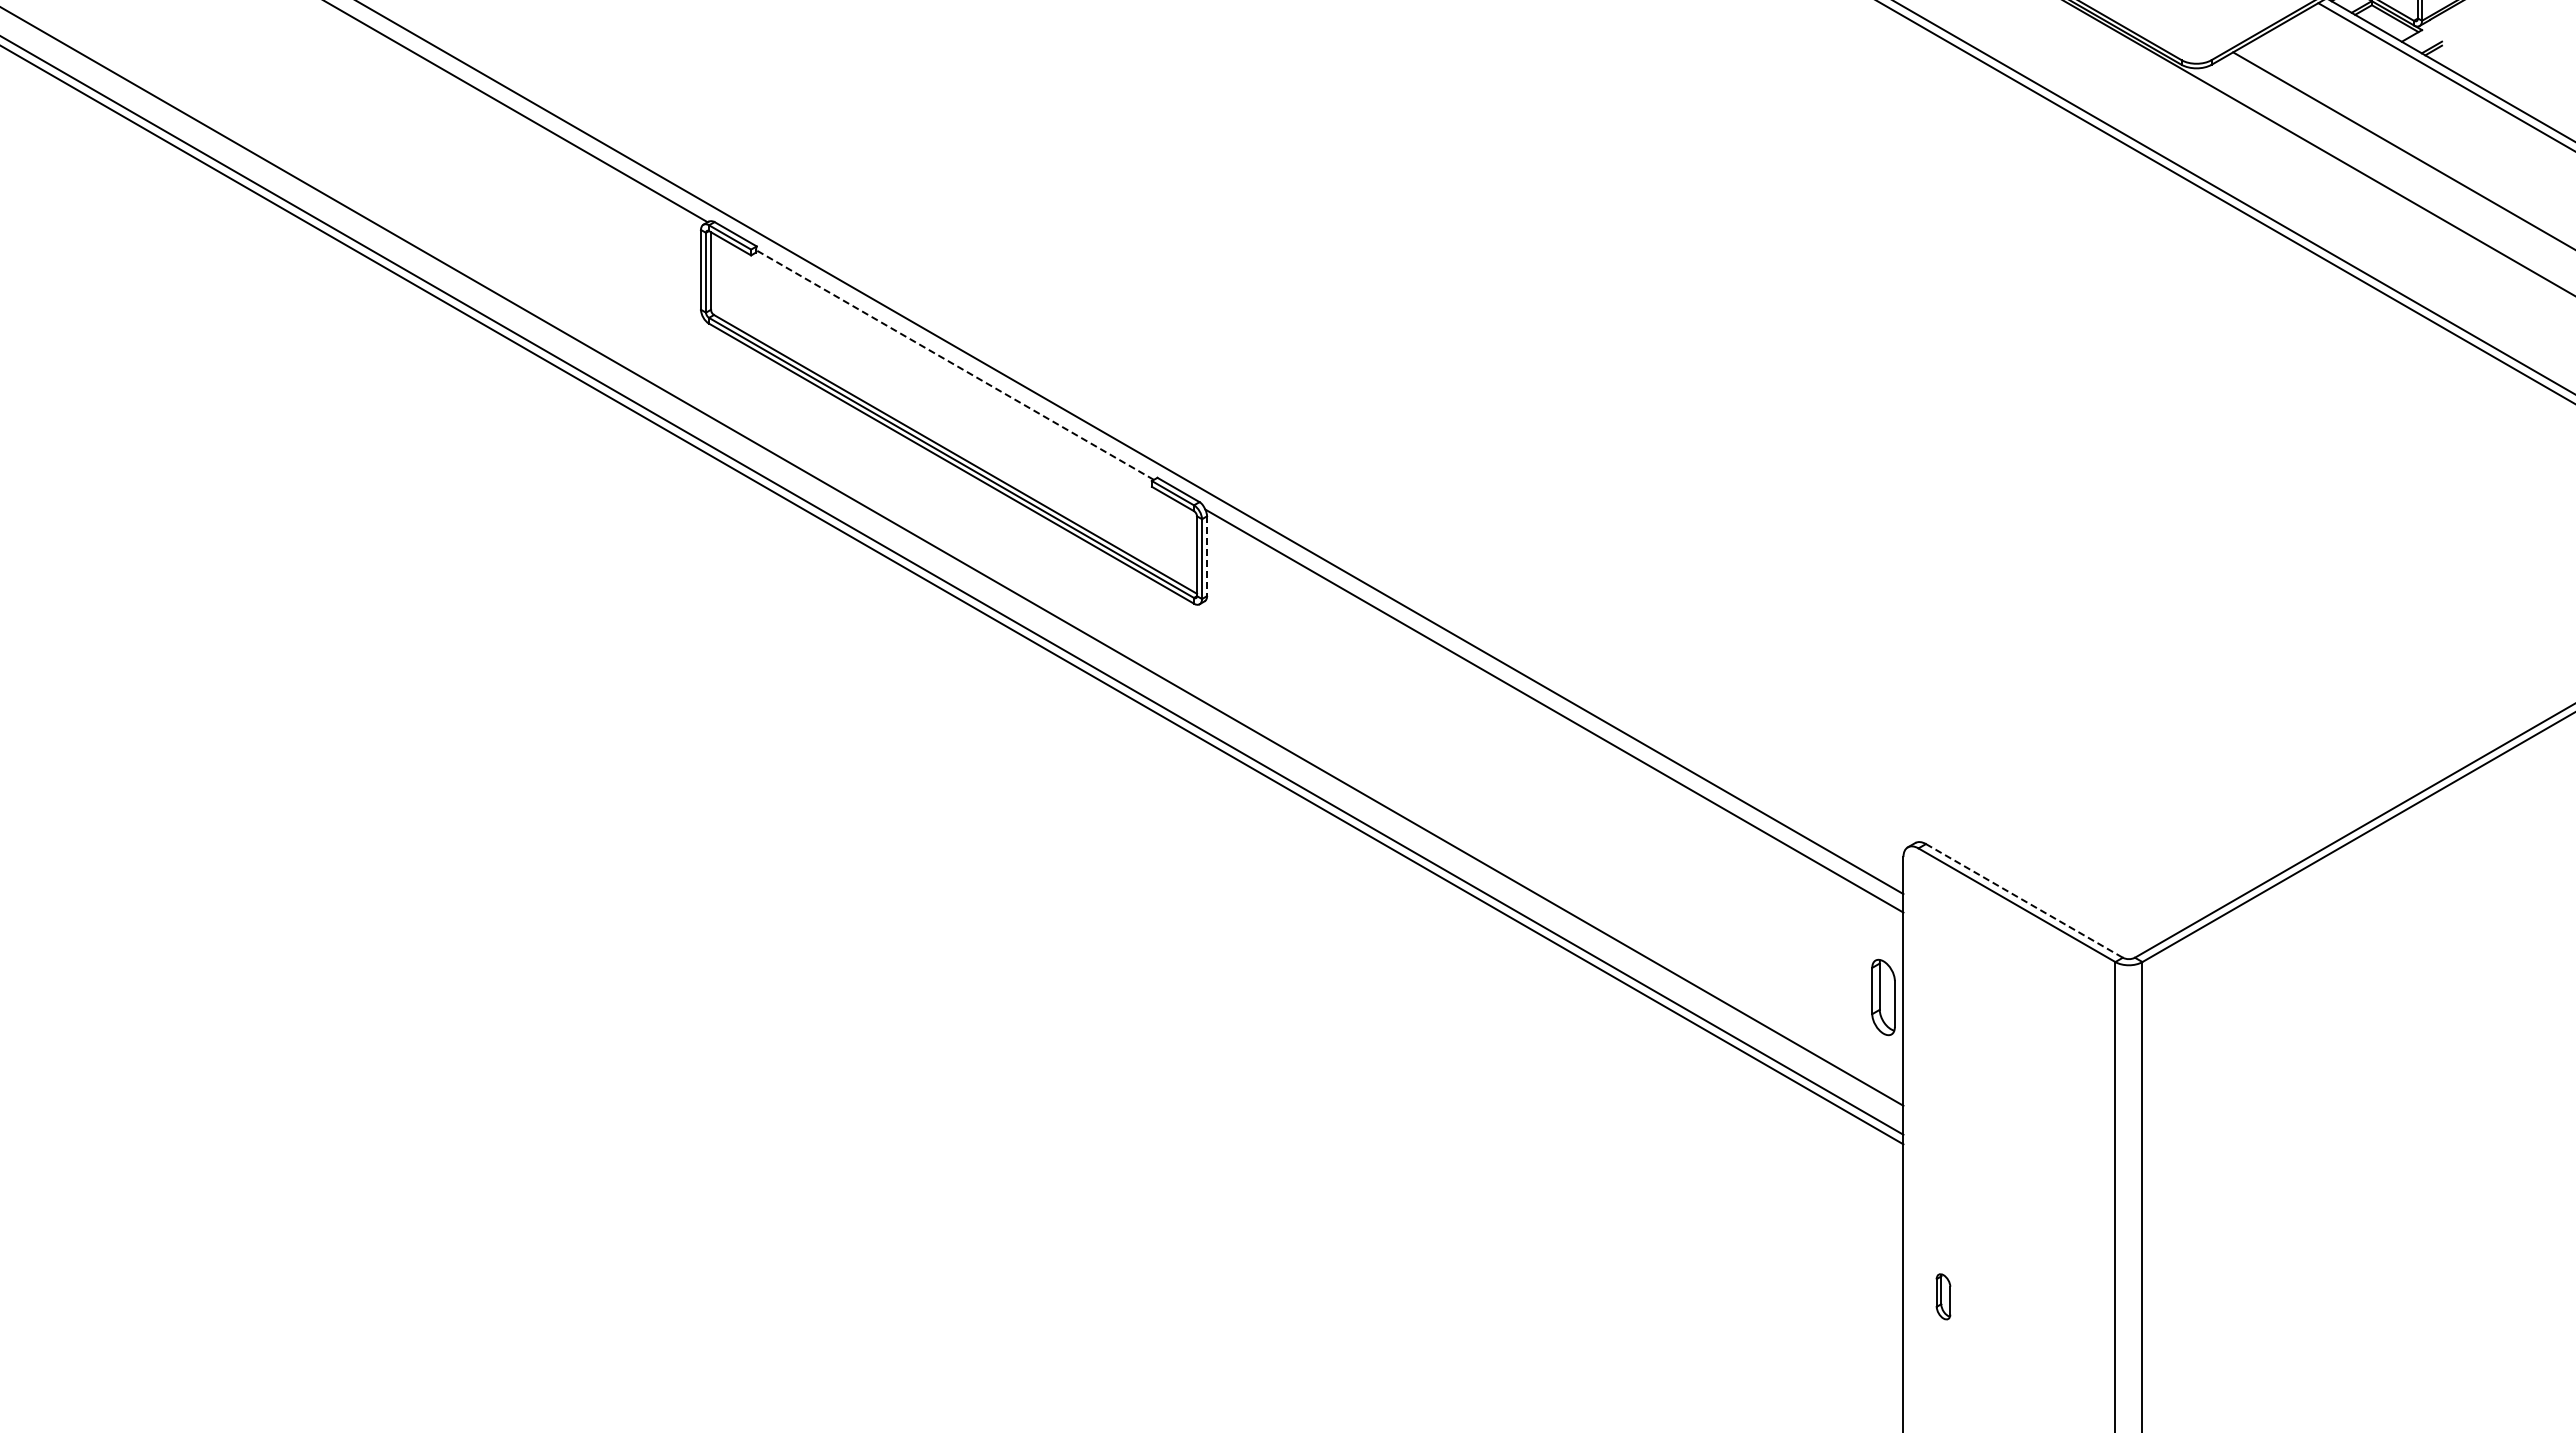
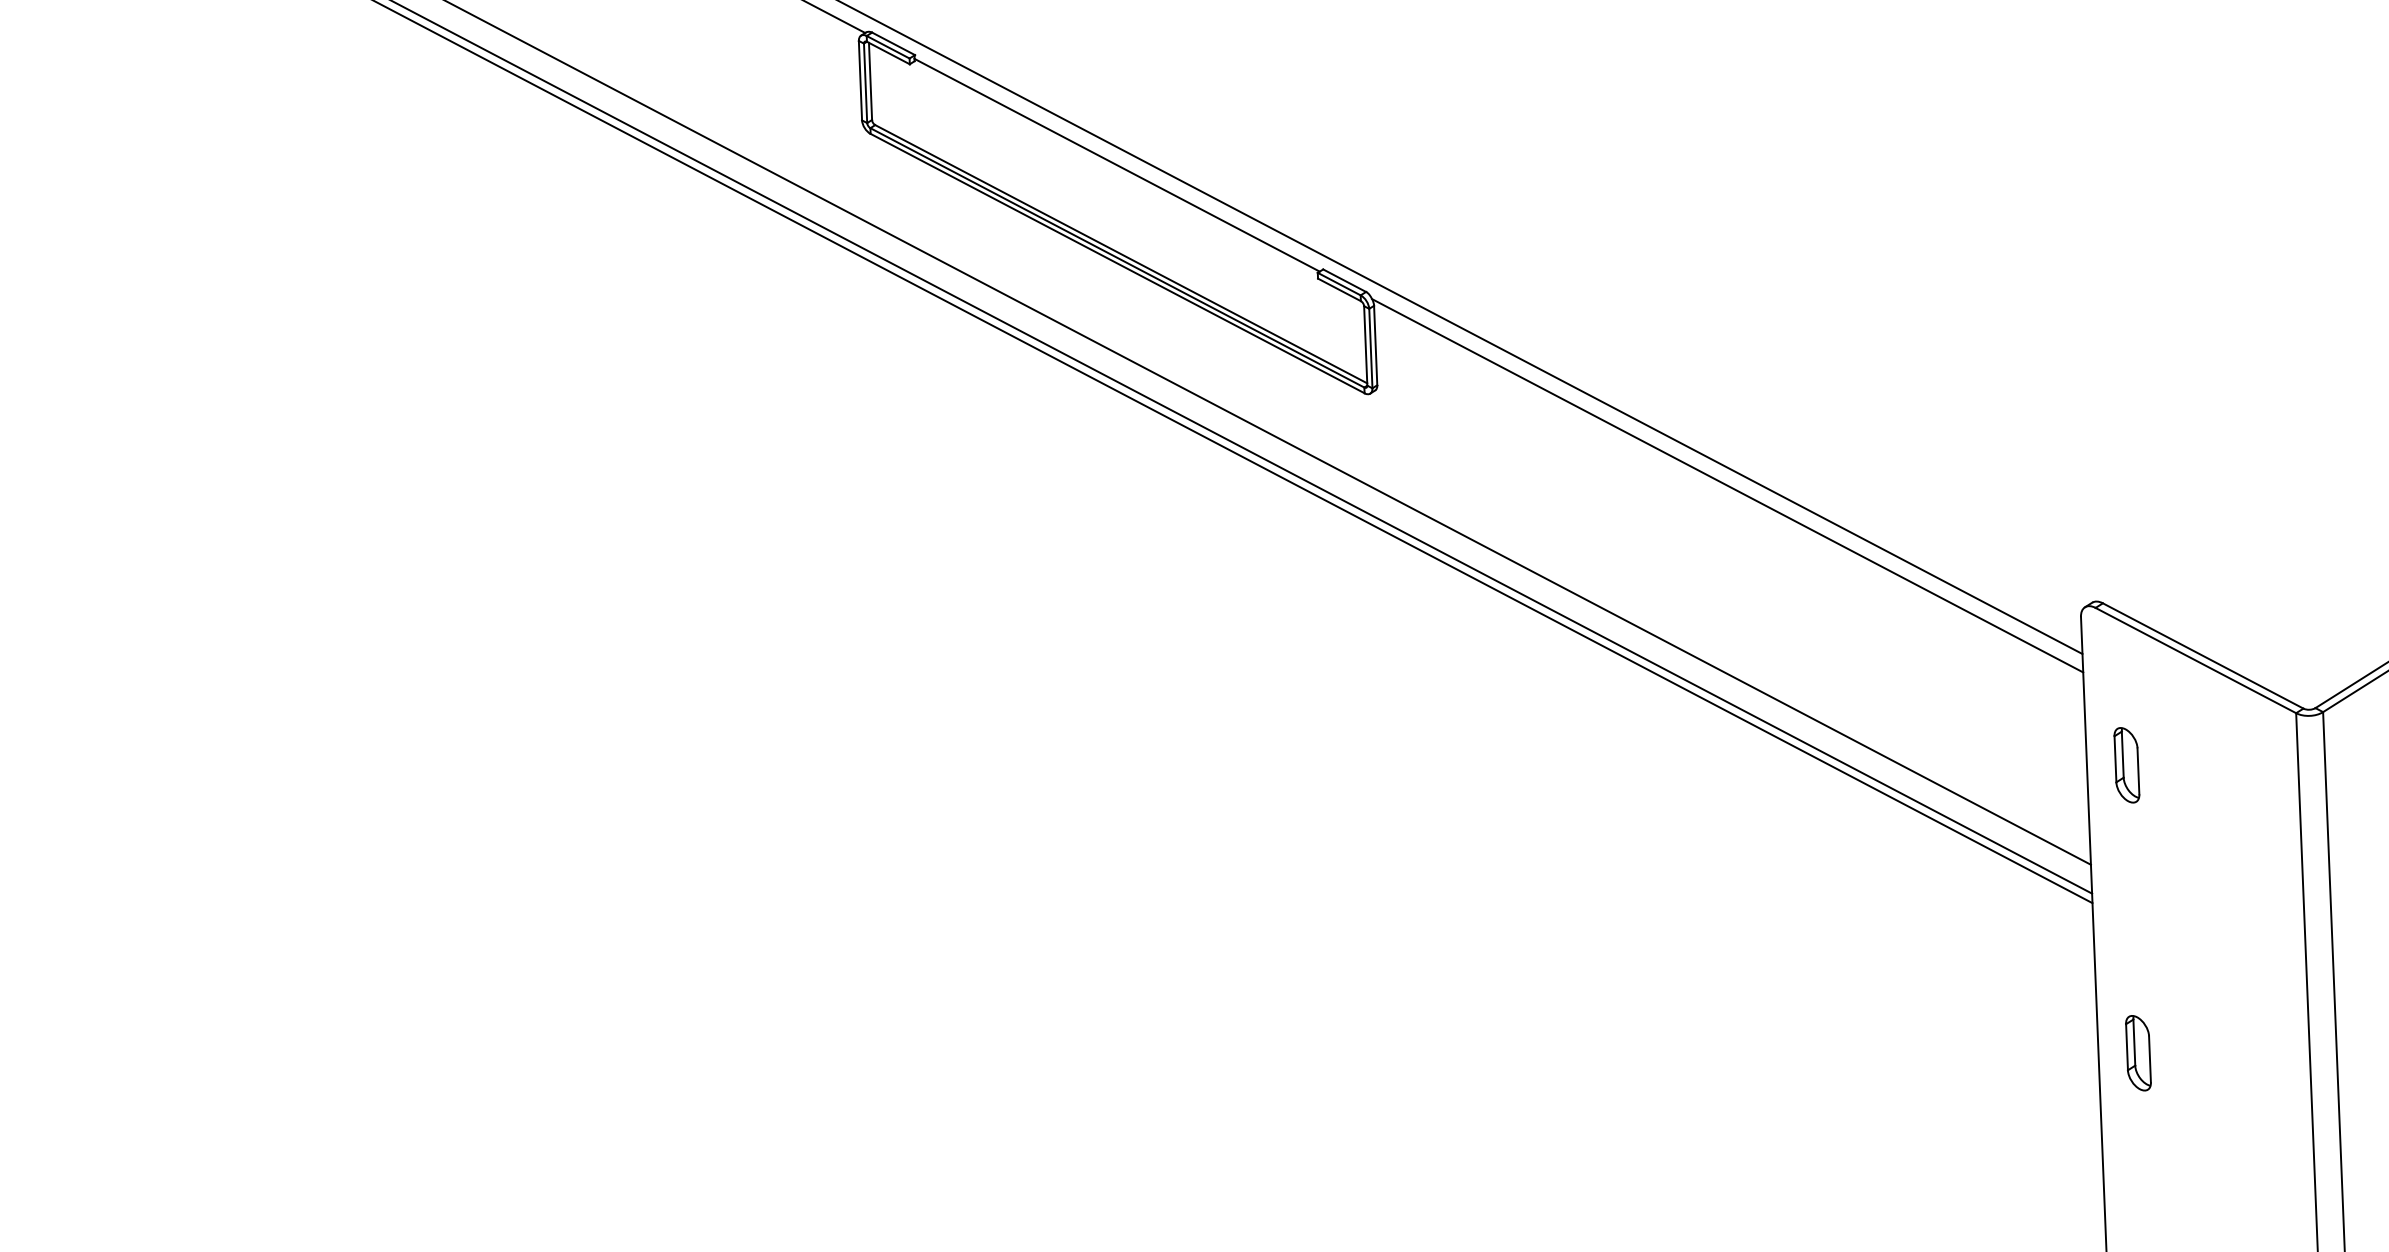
line: (955, 365) -> (1117, 165), dashed -> solid
line: (1207, 556) -> (1376, 345), dashed -> solid
line: (2024, 900) -> (2203, 655), dashed -> solid
part: (1883, 997) -> (2126, 765), moved
part: (1943, 1296) -> (2138, 1053), size x1.67

